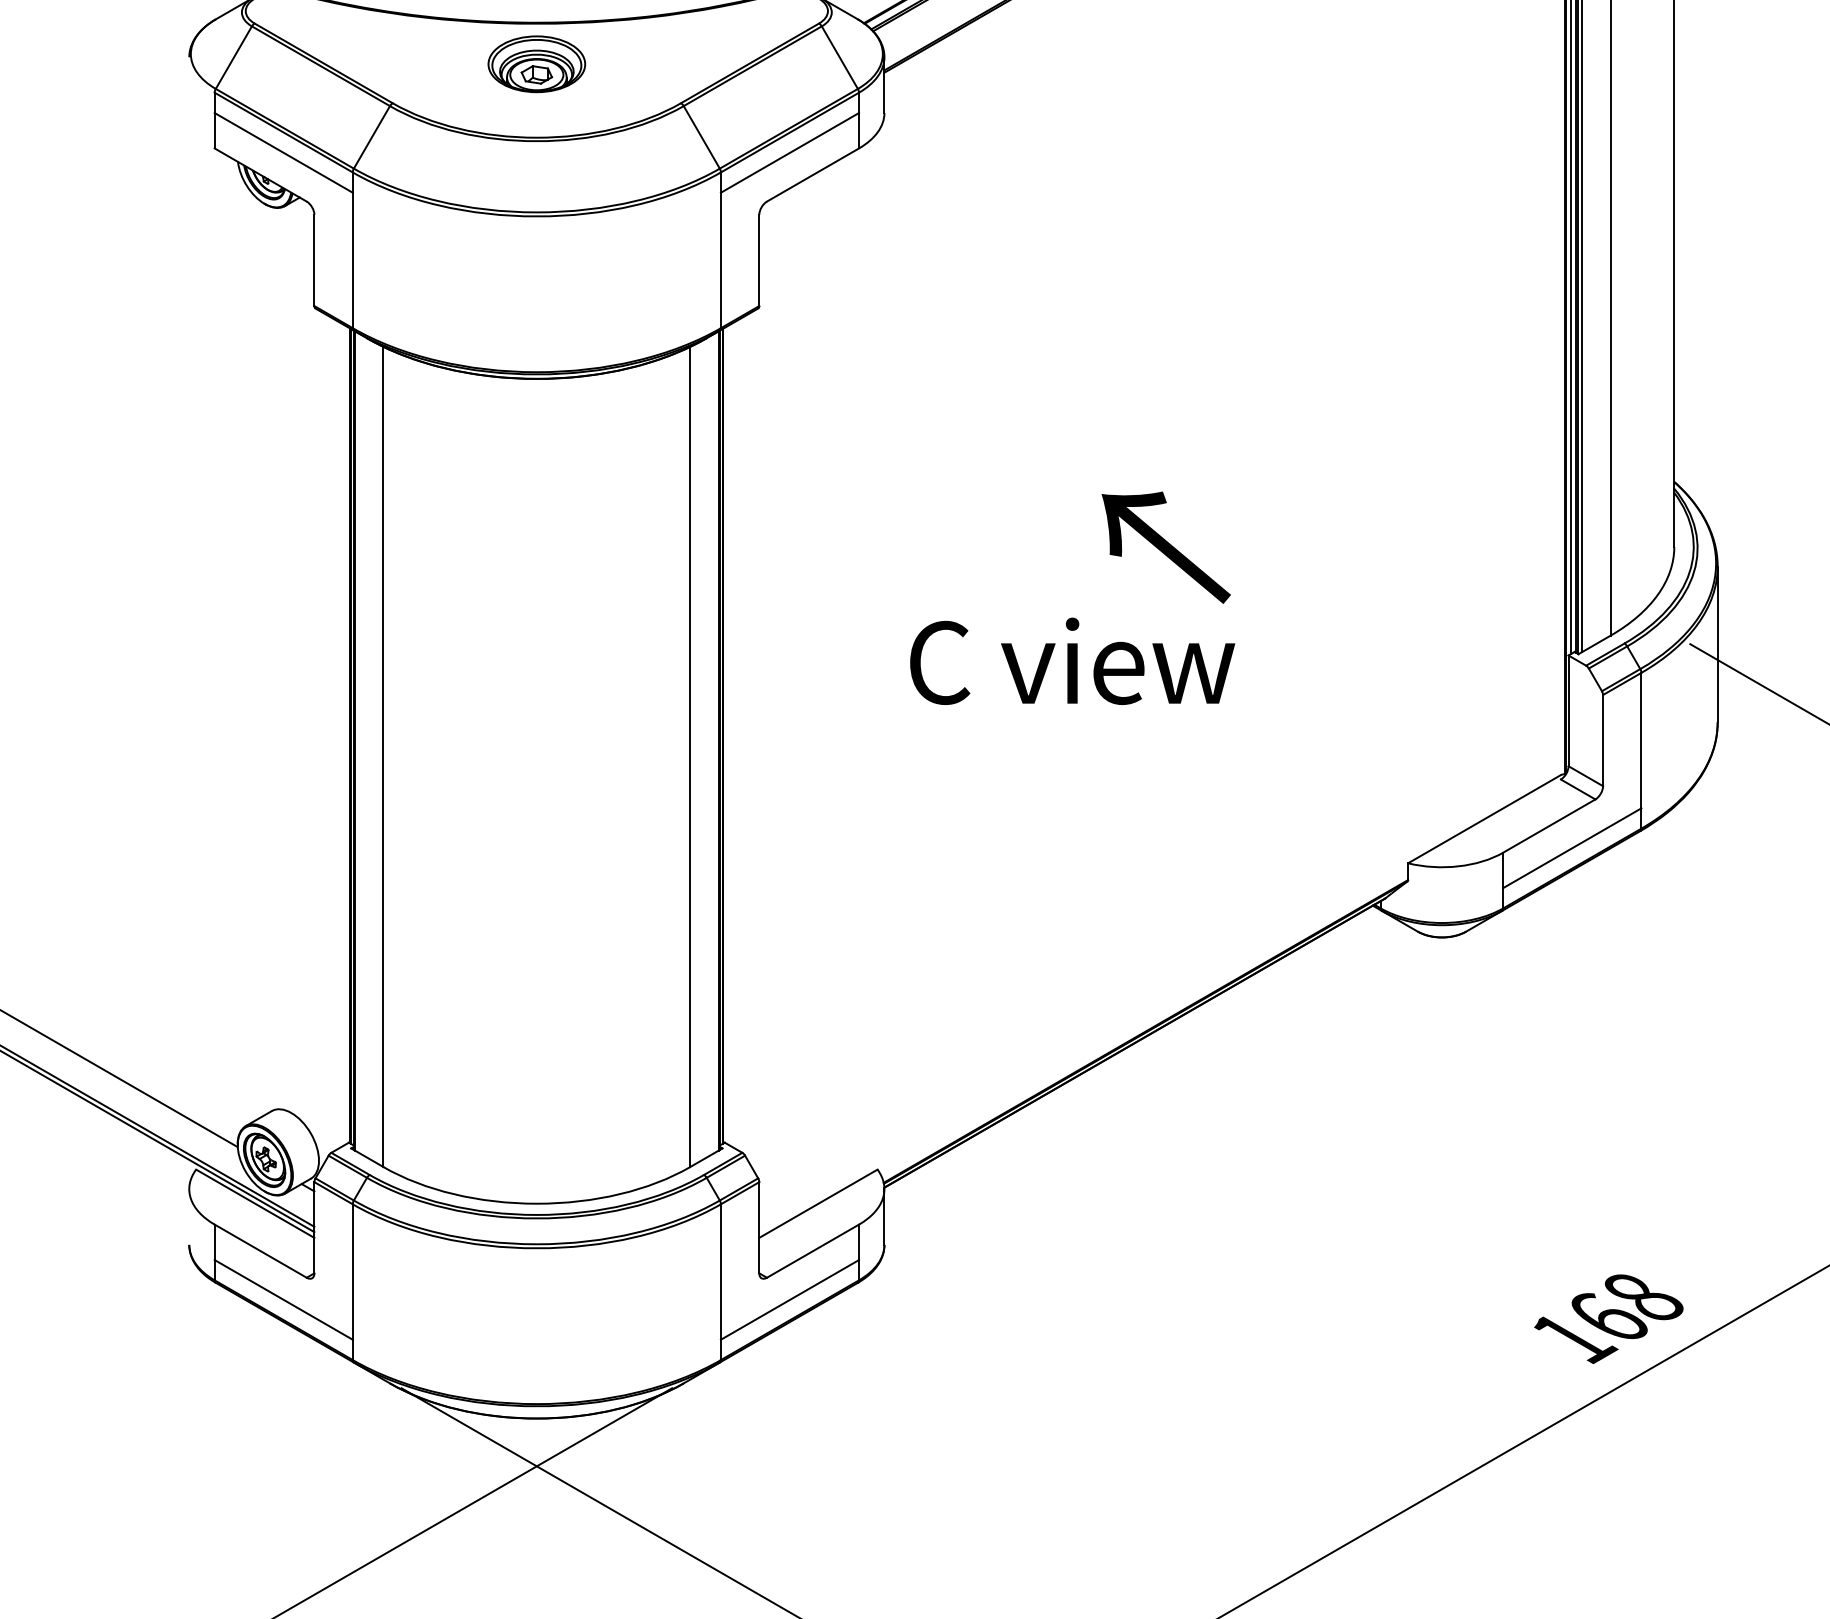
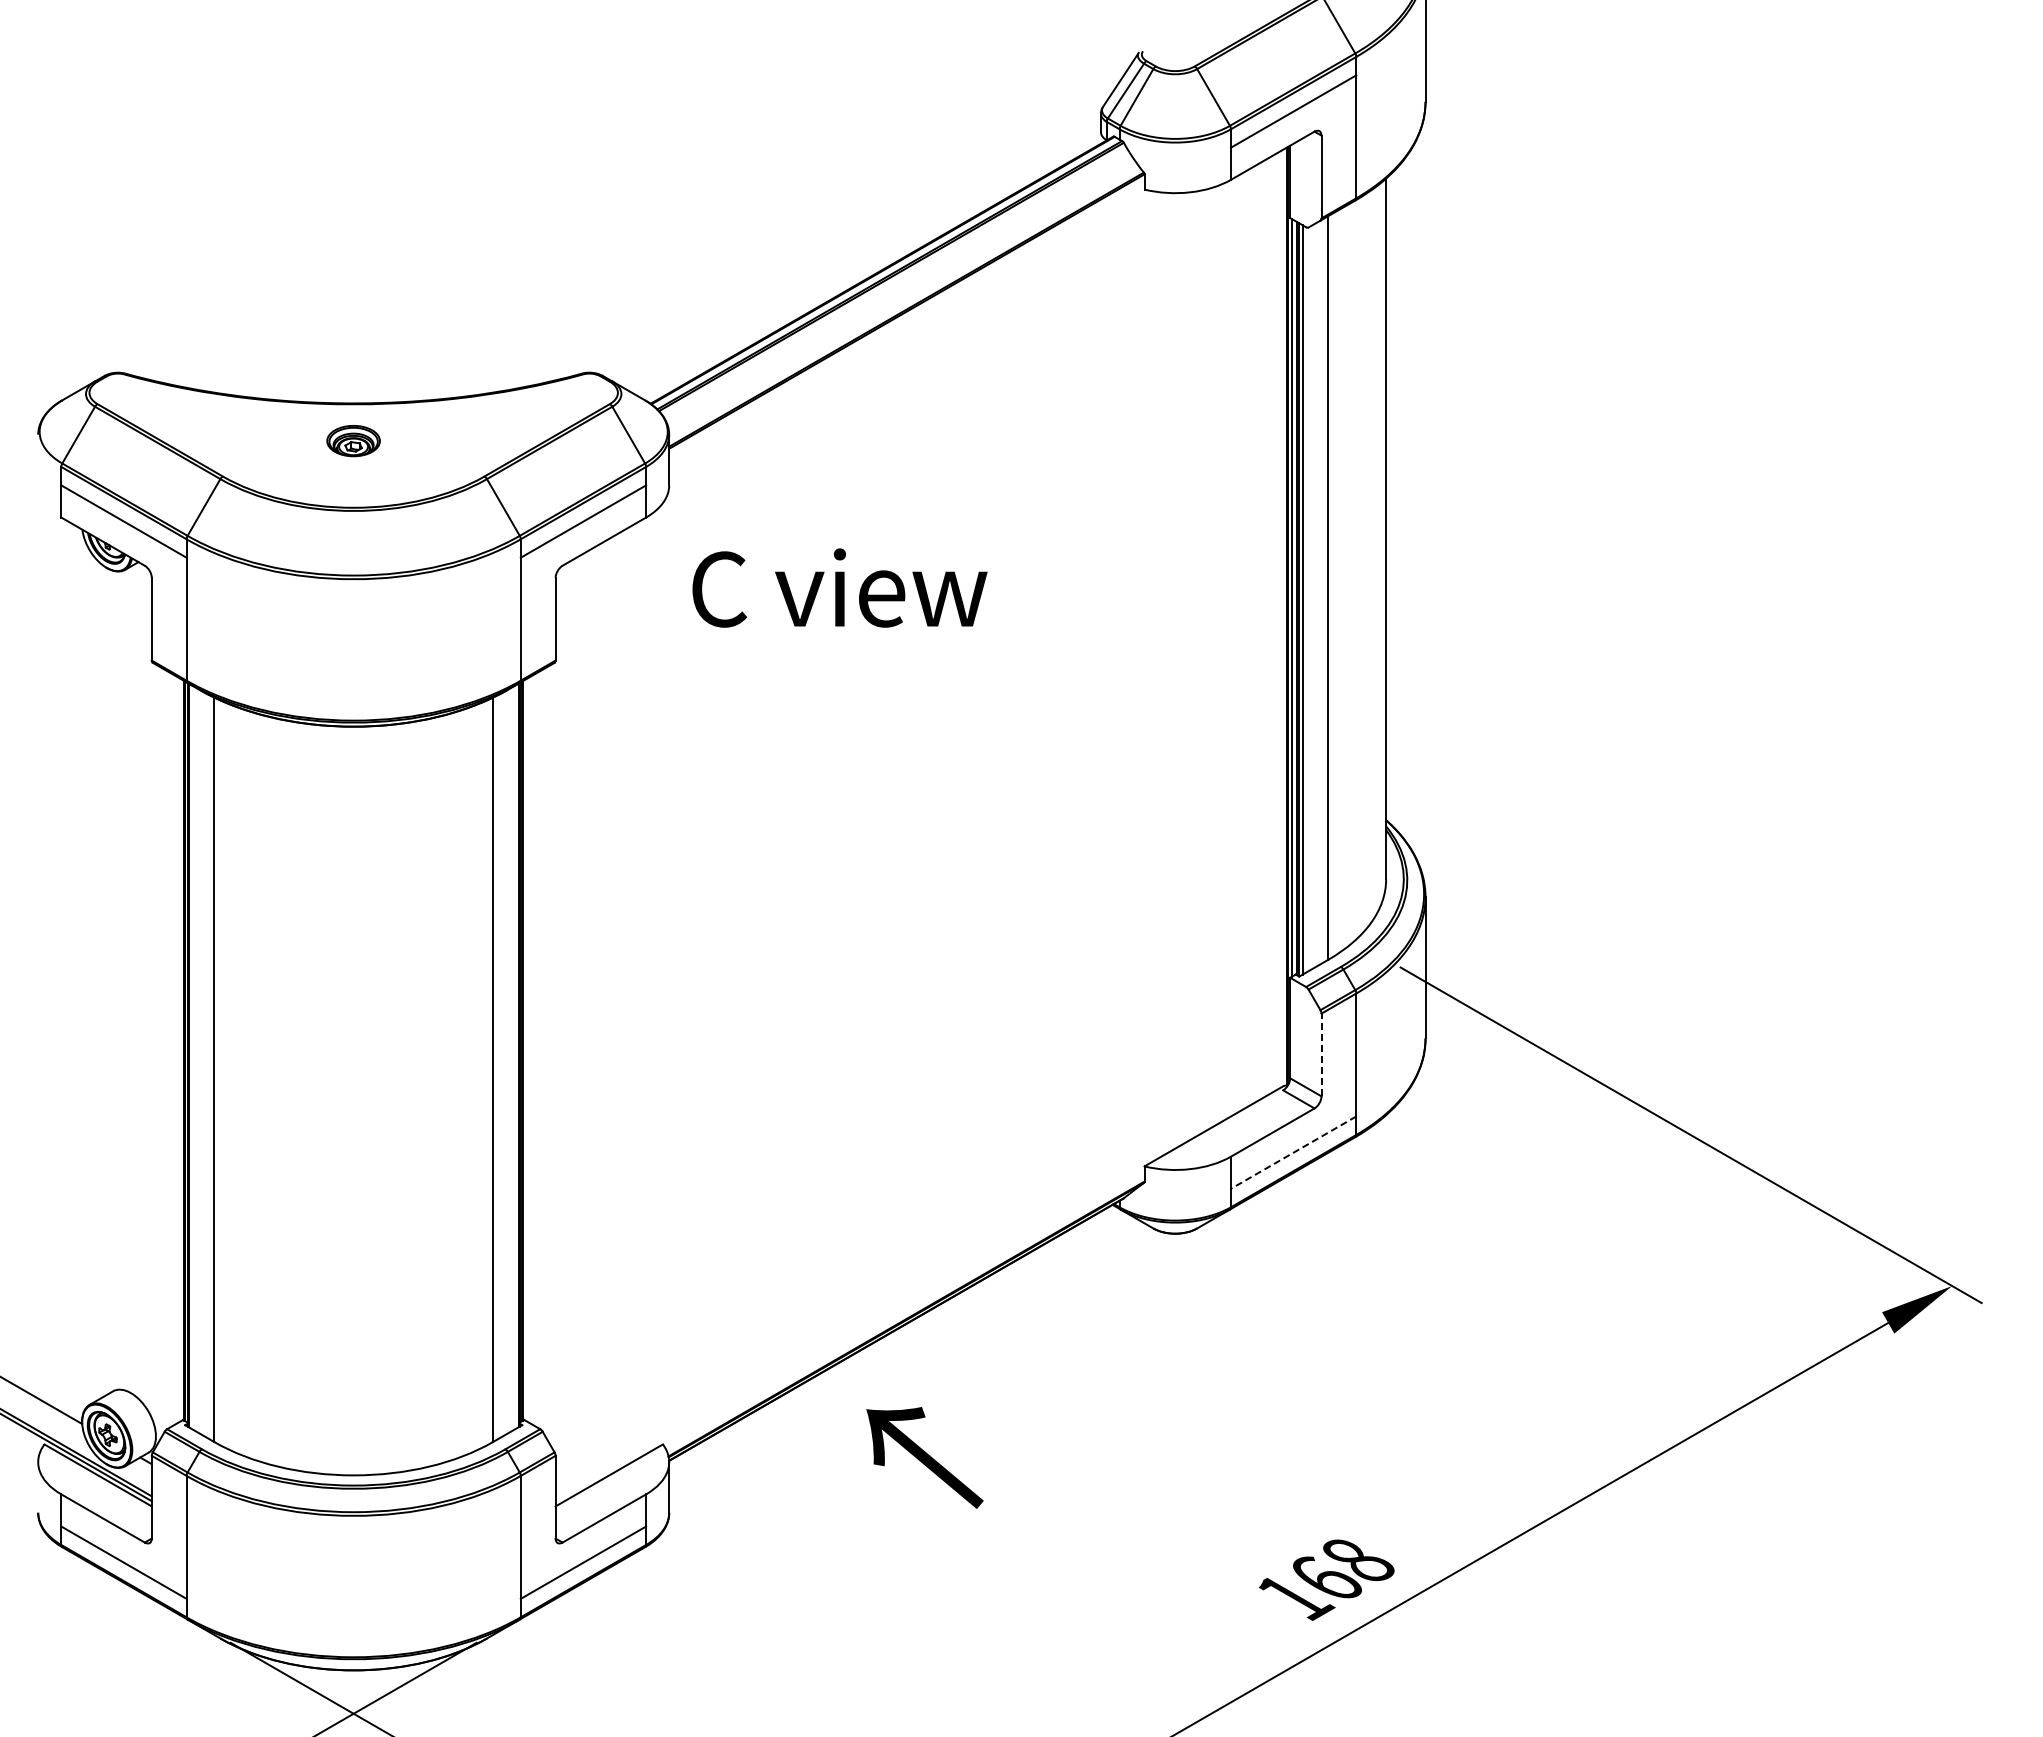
part: (536, 63) -> (353, 440), size x0.6
text: (1165, 547) -> (924, 1457), moved
text: (1072, 660) -> (839, 587), moved
line: (1603, 740) -> (1321, 1054), solid -> dashed
line: (1572, 847) -> (1293, 1152), solid -> dashed

